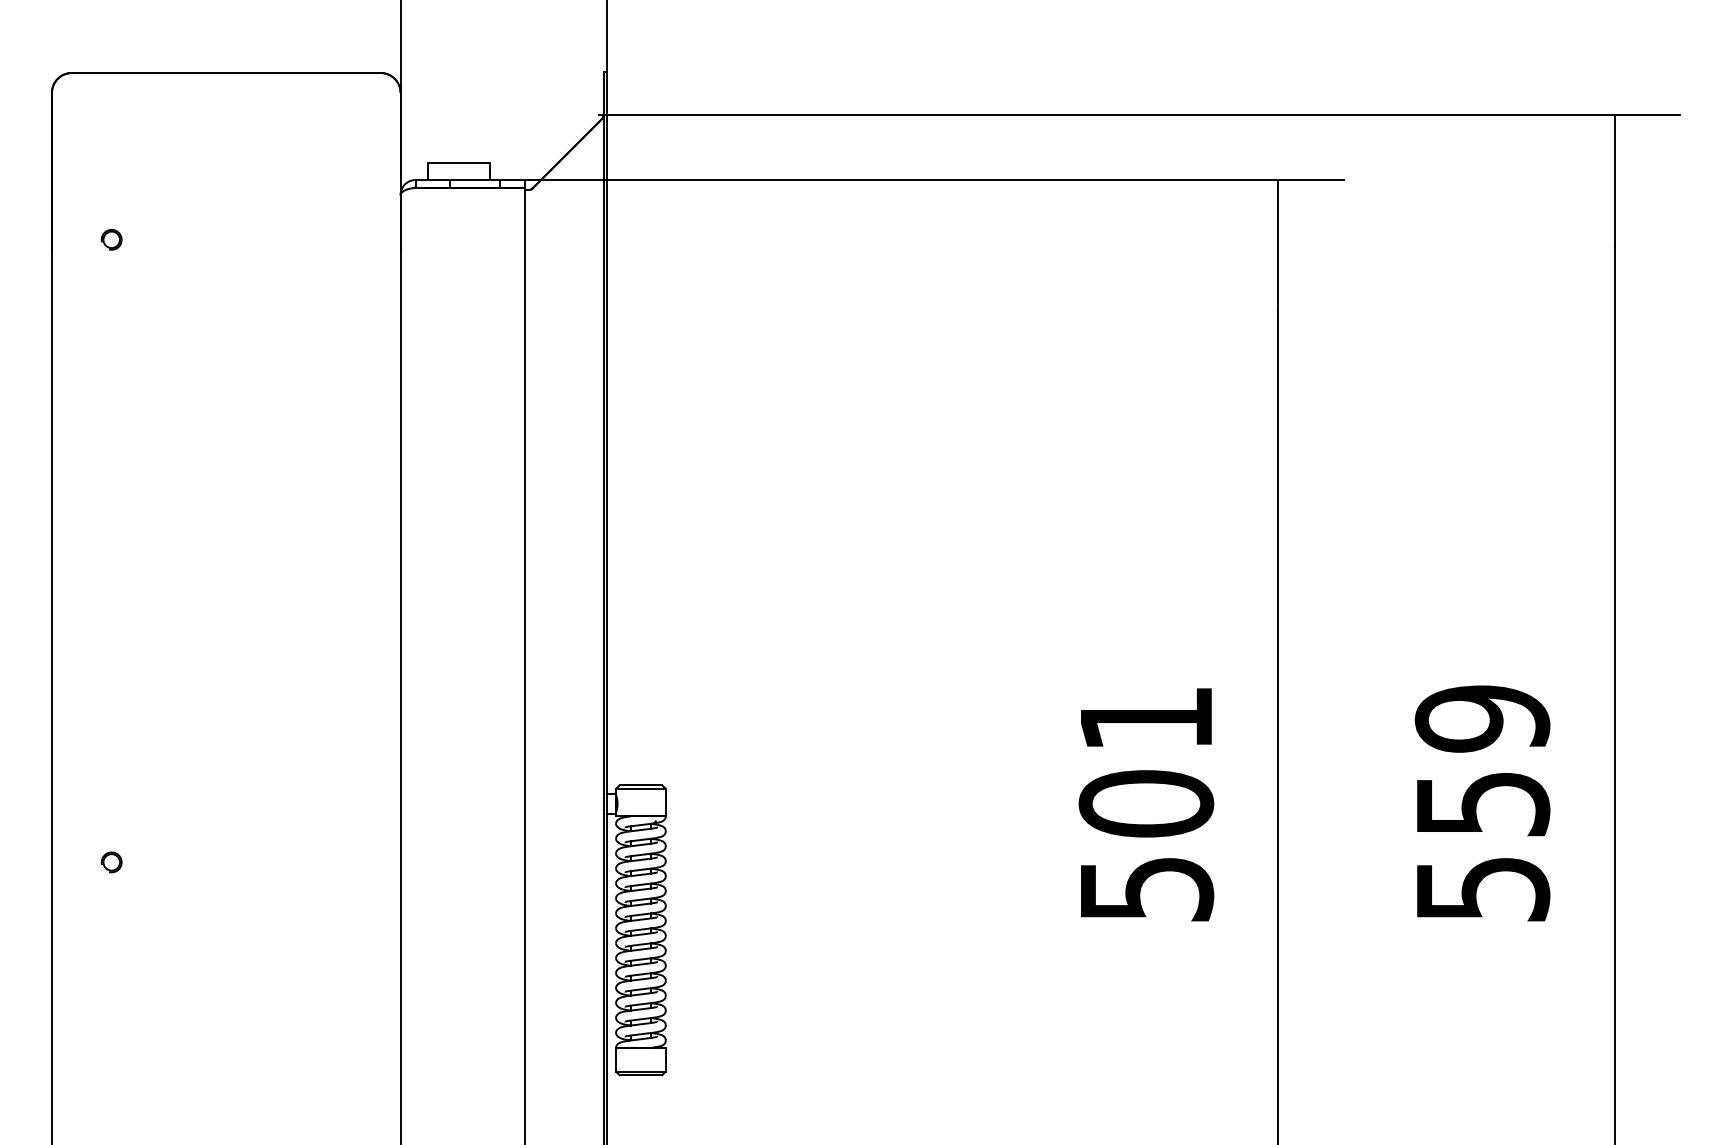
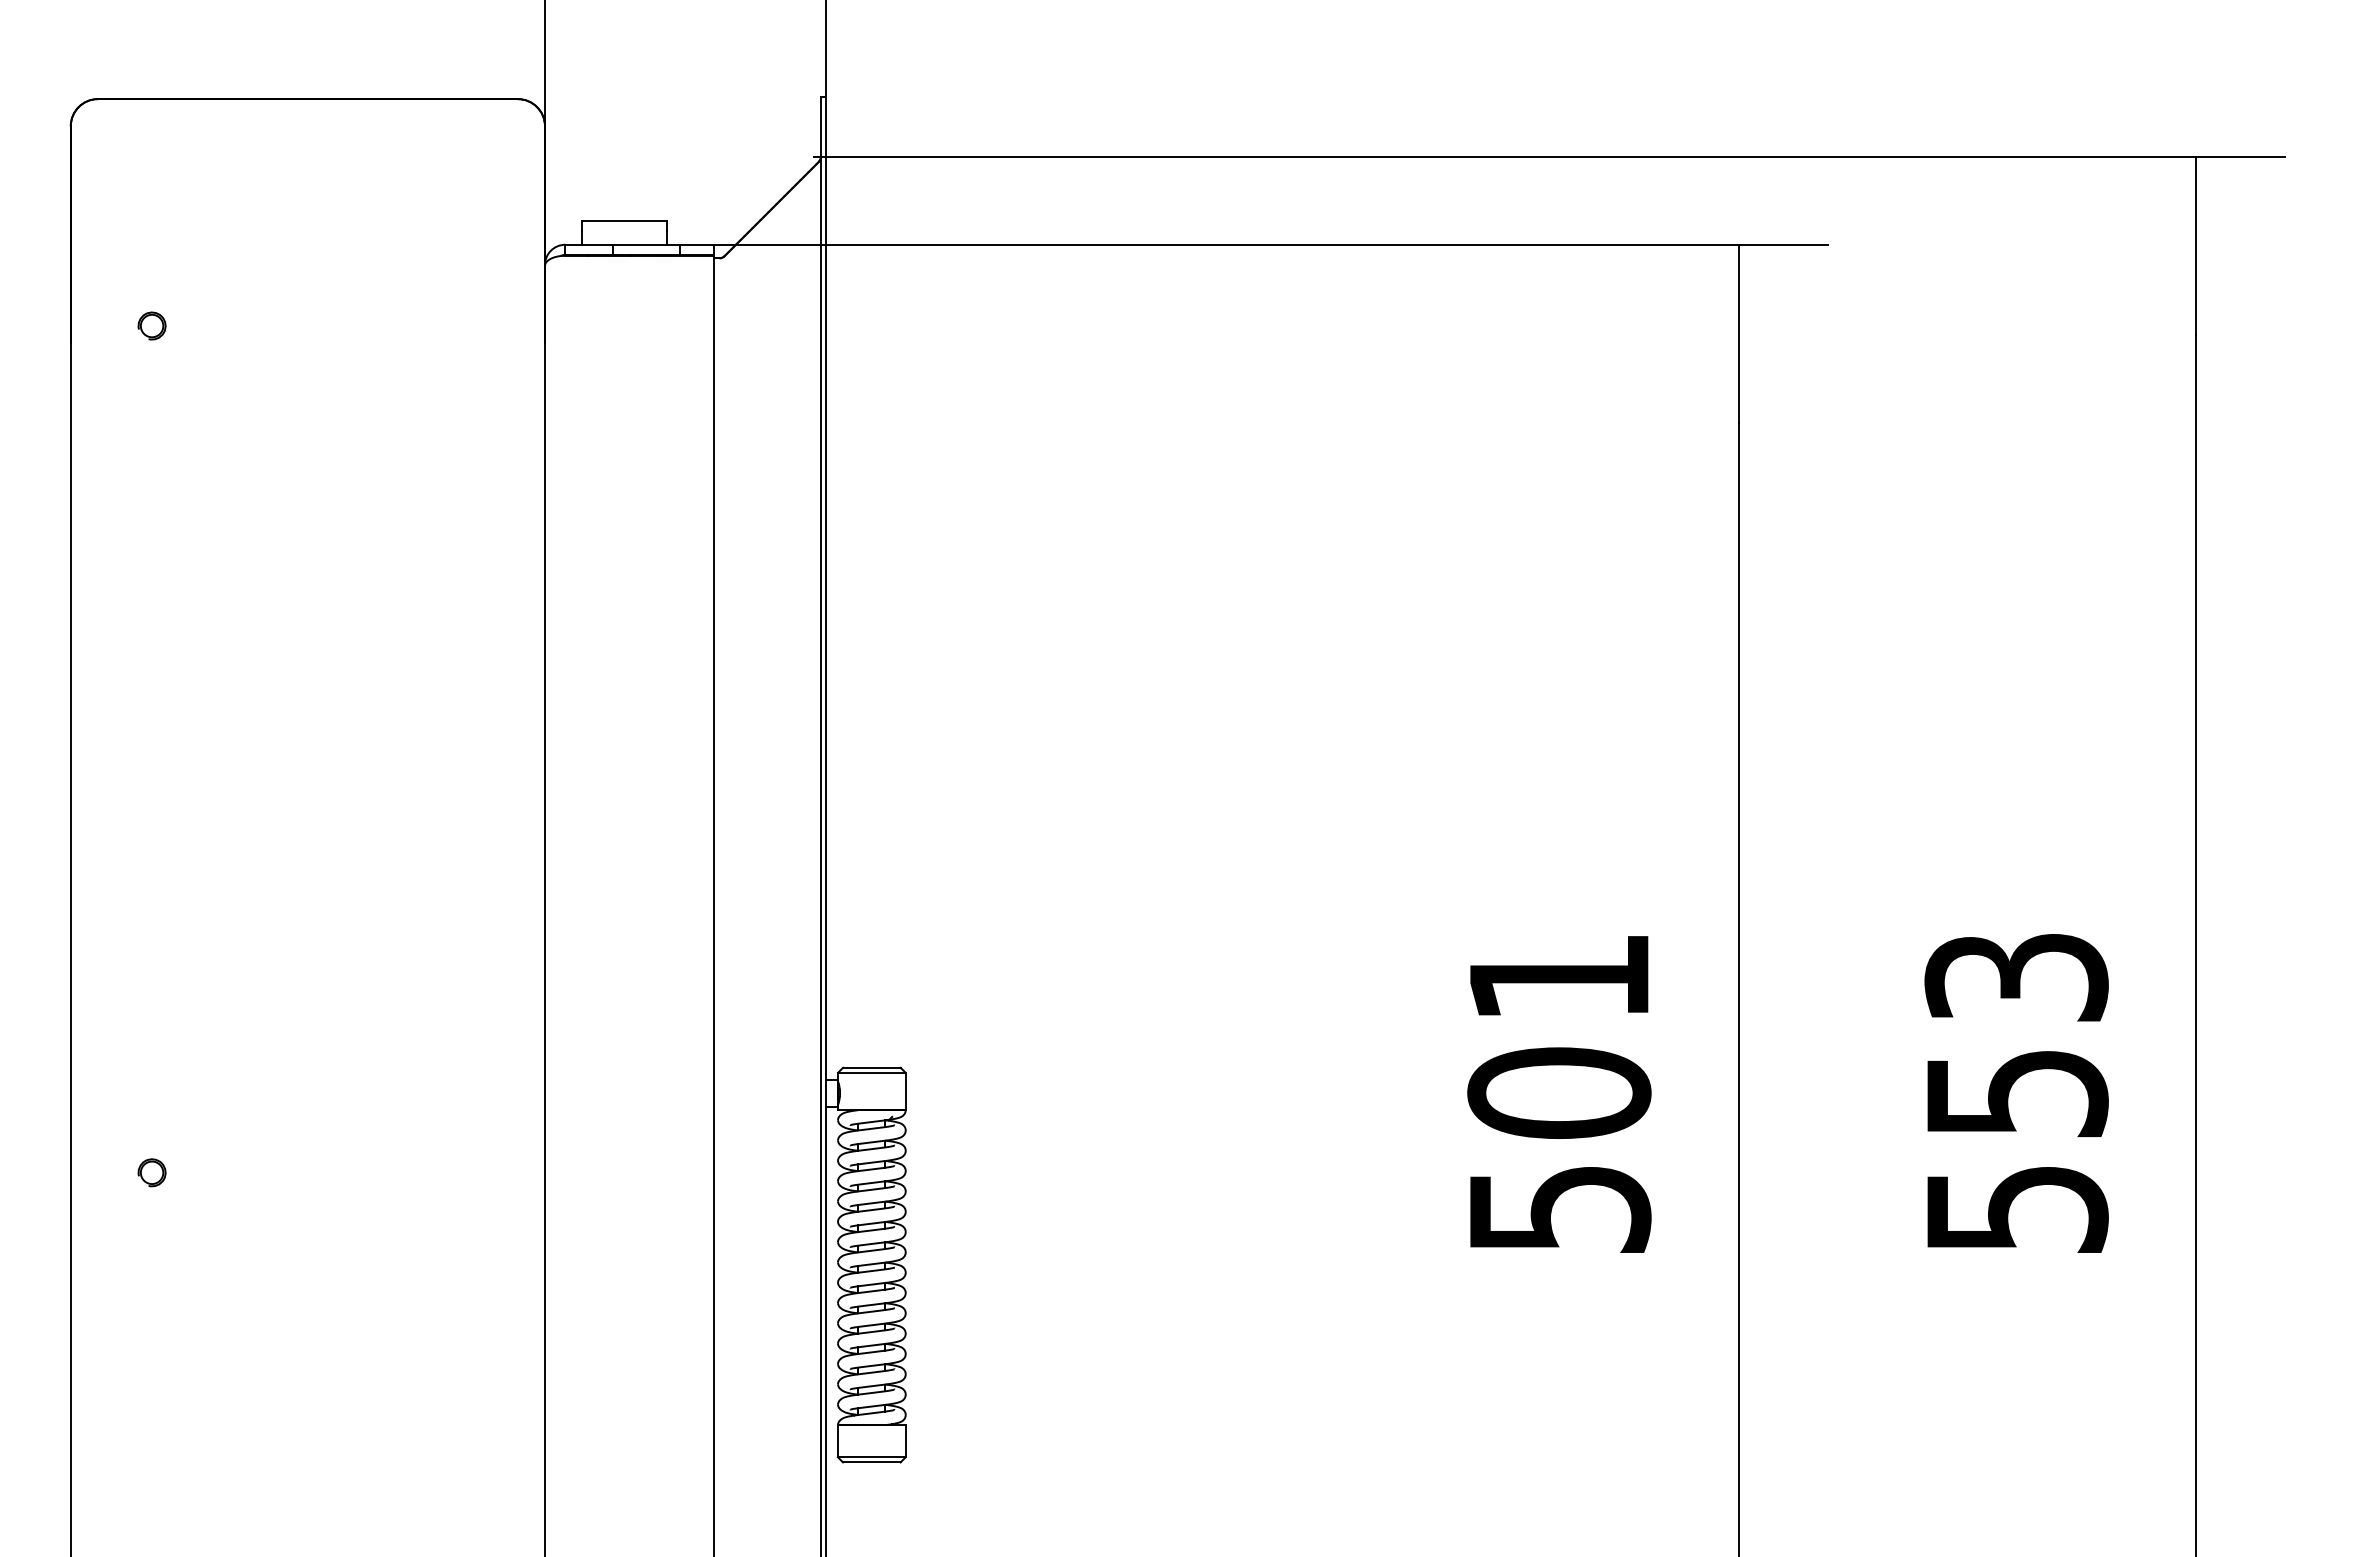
text: (1482, 718) -> (2016, 977), 559 -> 553

